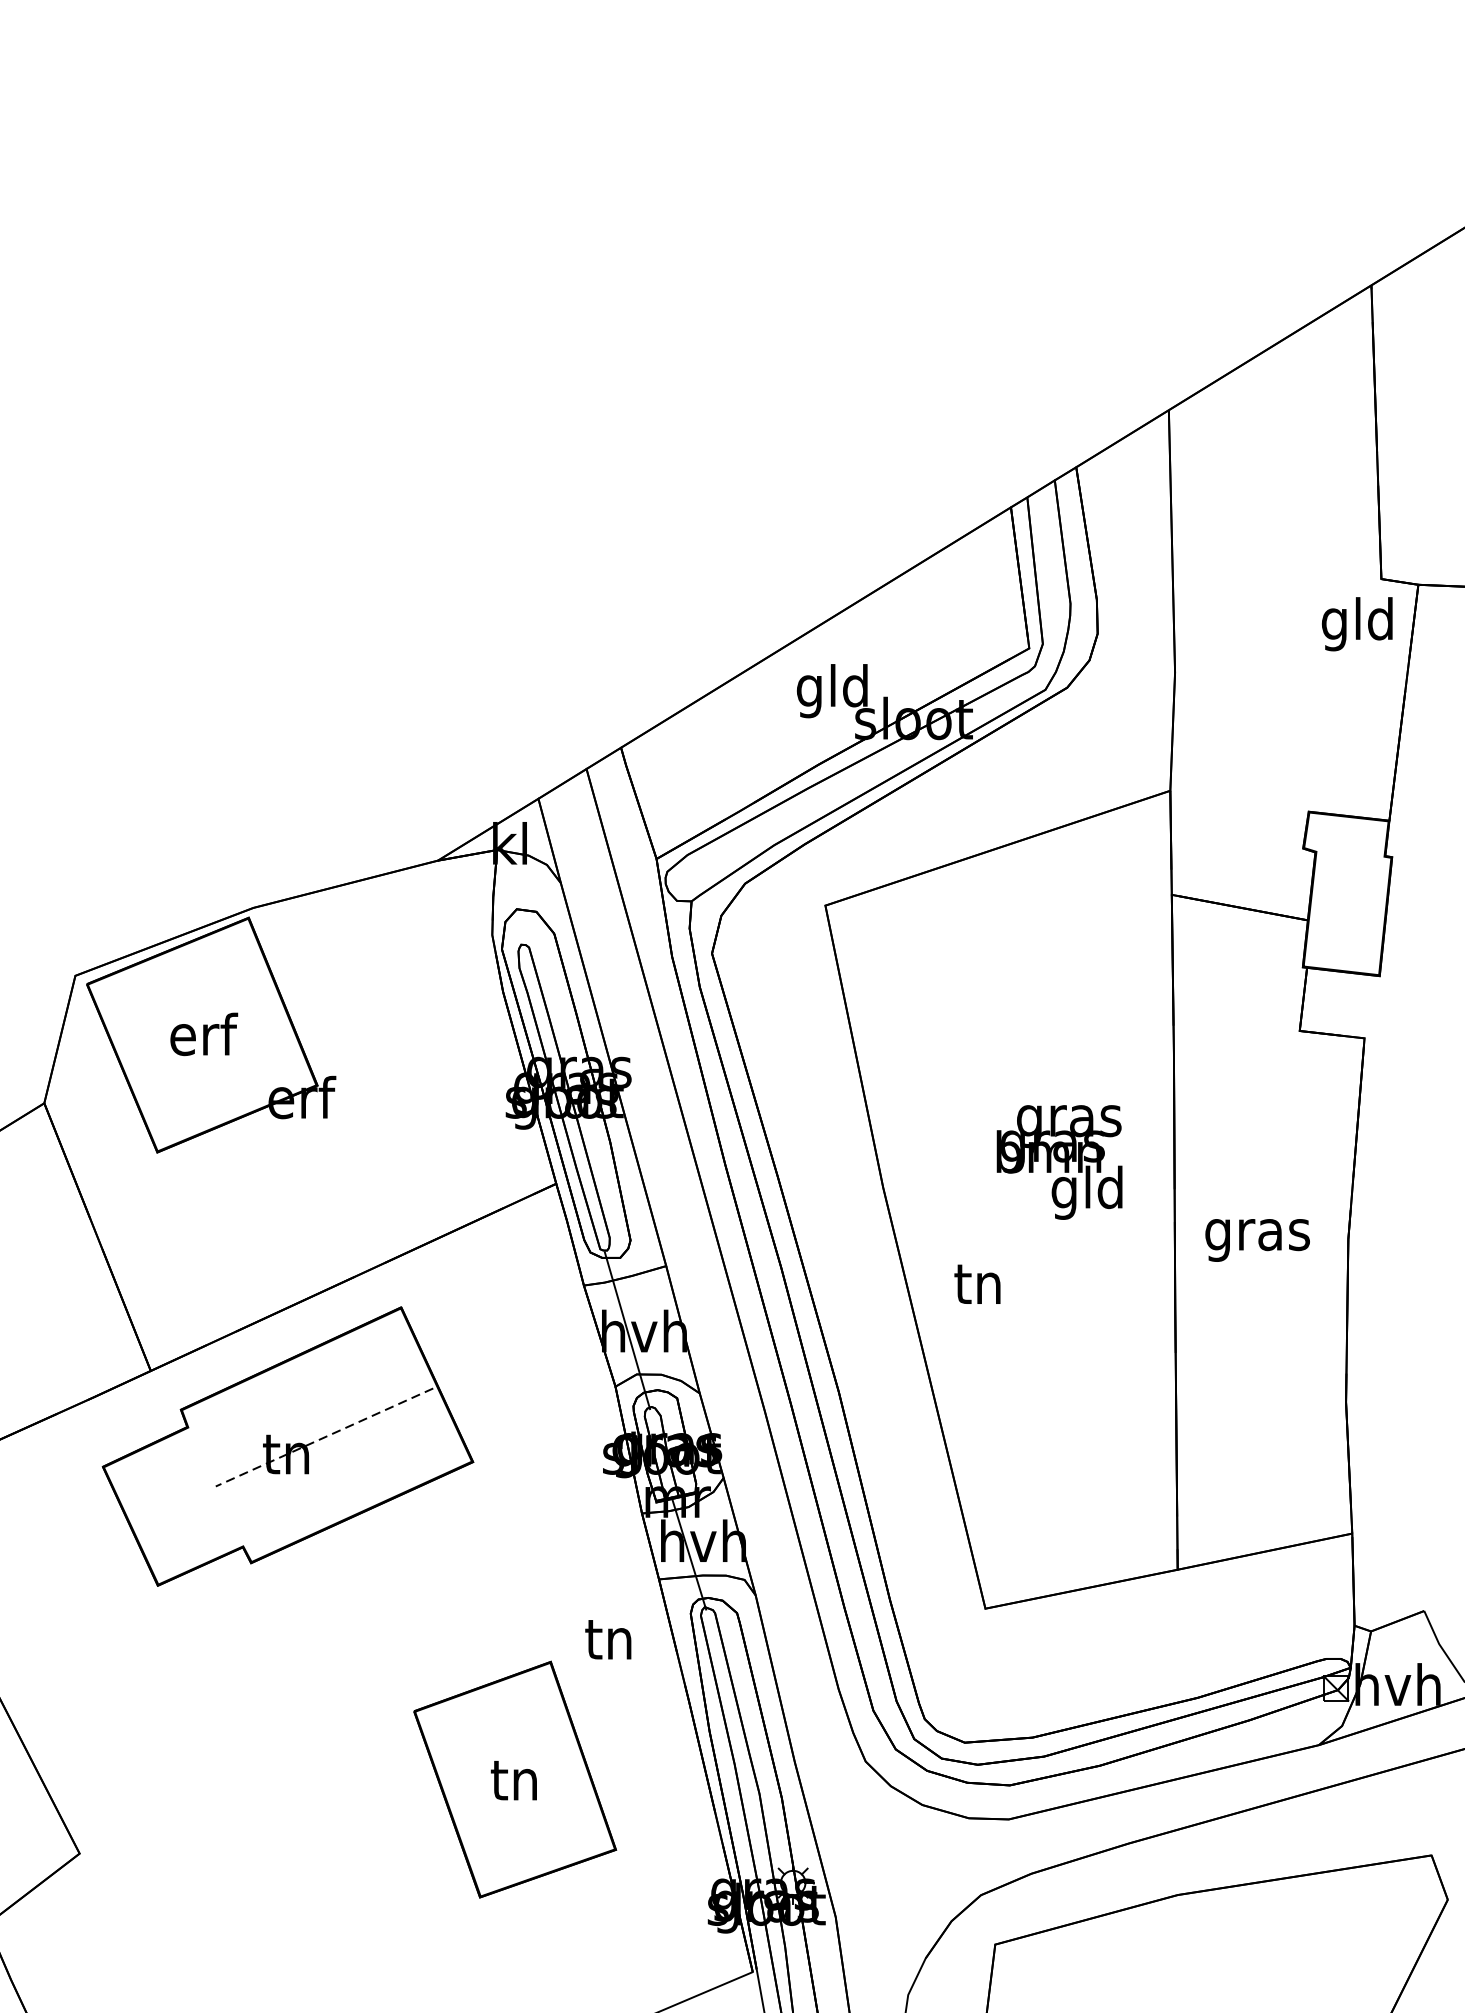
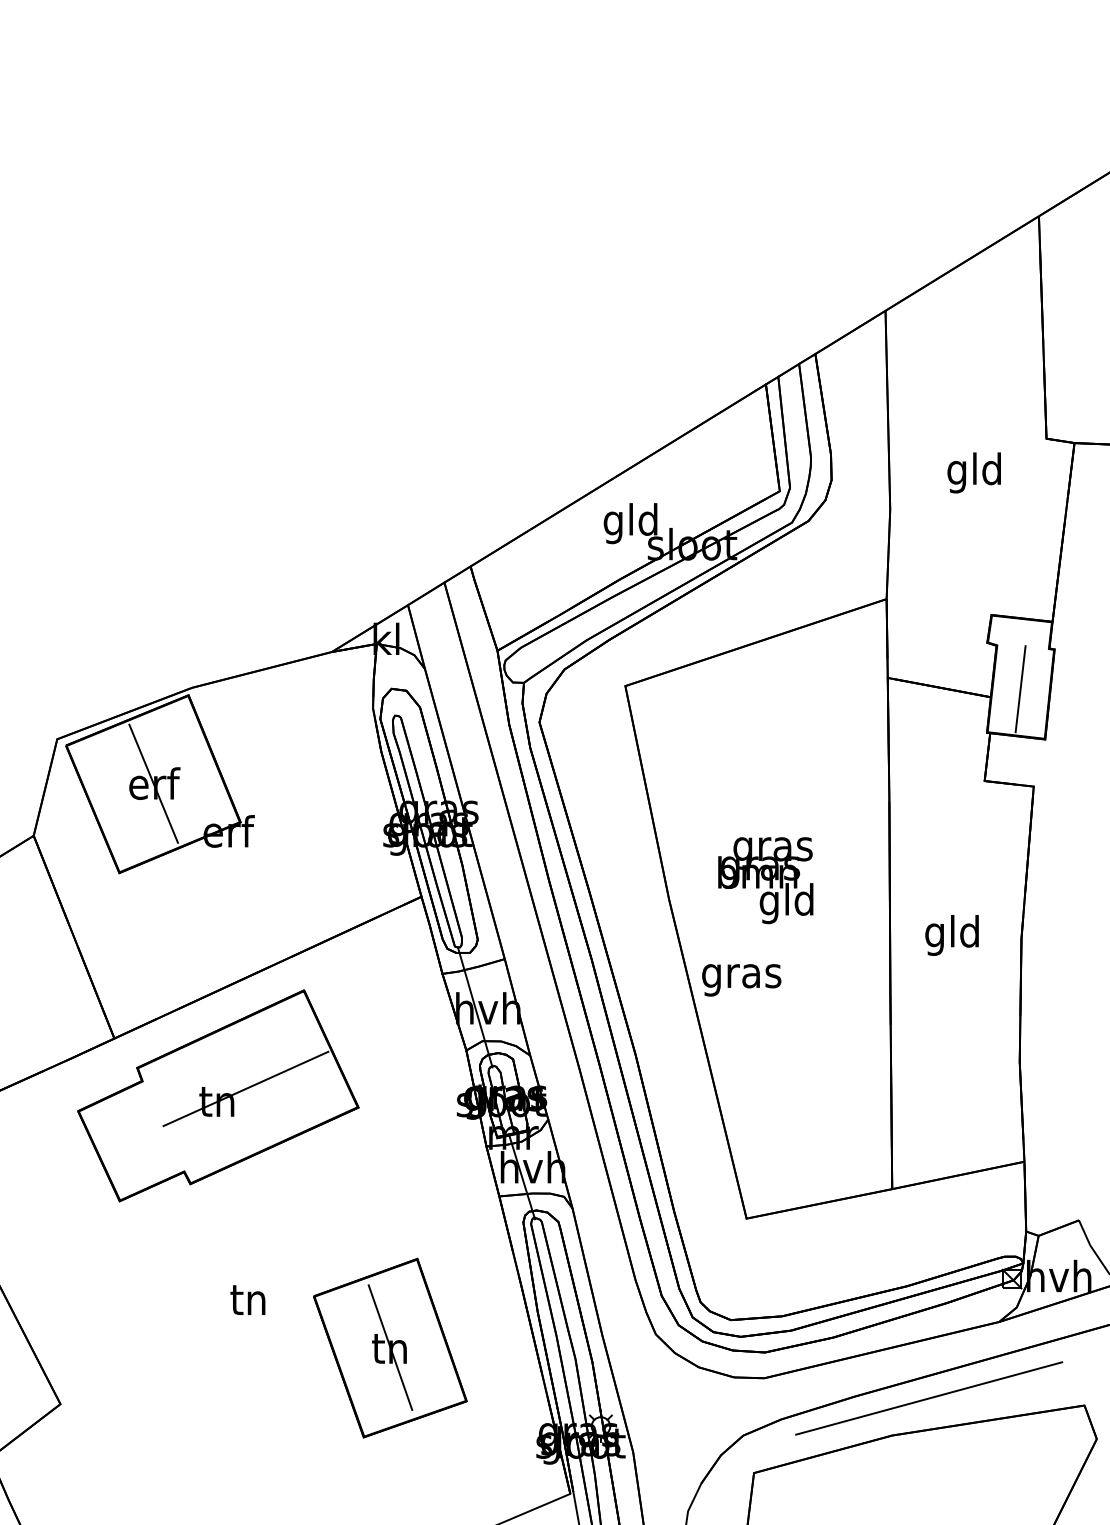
text: (1356, 623) -> (973, 472), moved
line: (1347, 910) -> (1020, 689), added
line: (202, 1034) -> (153, 783), added
text: (1059, 1162) -> (765, 880), moved
text: (1257, 1234) -> (952, 935), gras -> gld
text: (978, 1290) -> (741, 977), tn -> gras
line: (323, 1438) -> (245, 1089), dashed -> solid
text: (607, 1638) -> (247, 1299), moved
line: (515, 1778) -> (390, 1347), added
line: (1226, 1846) -> (929, 1398), added

